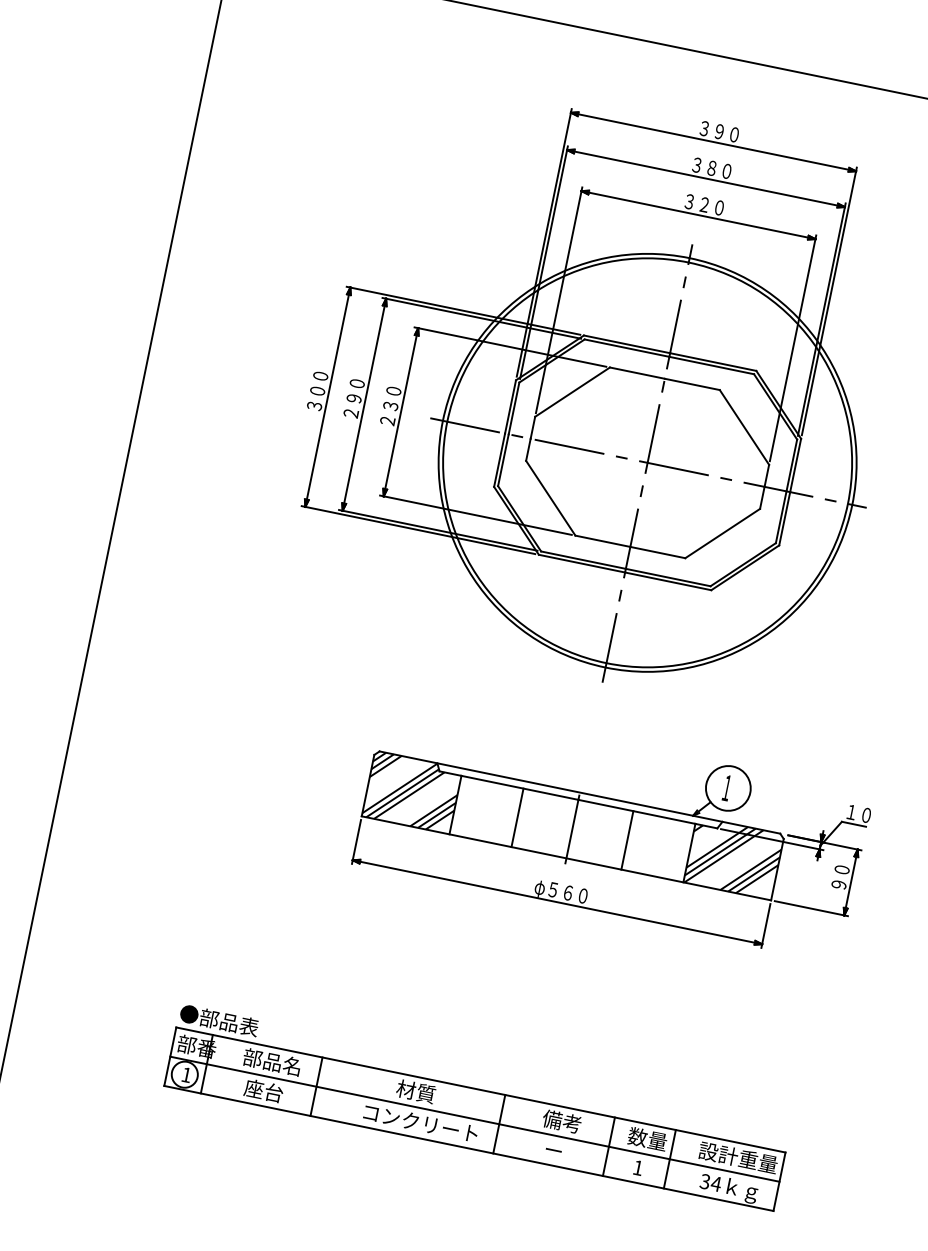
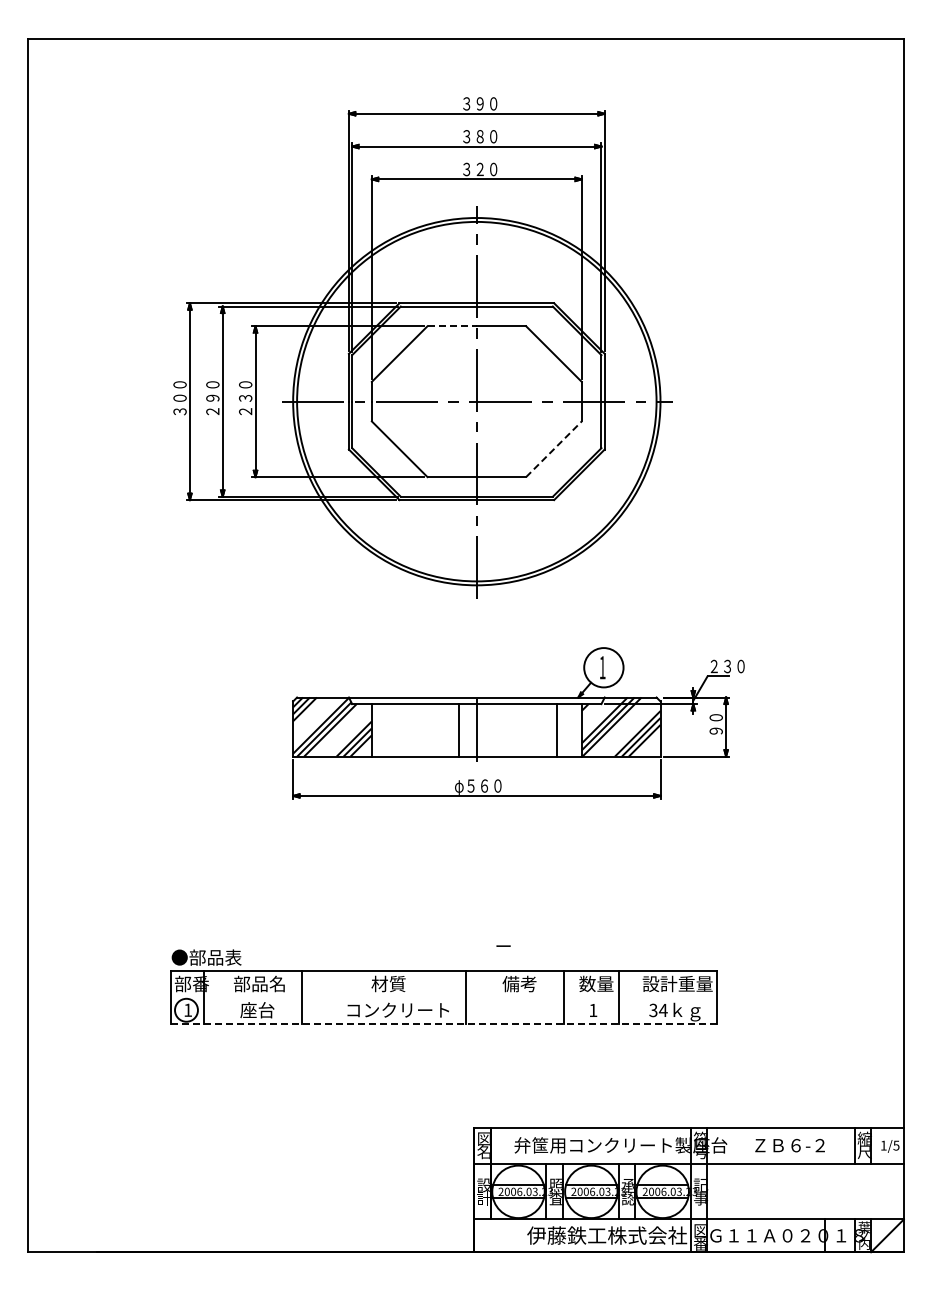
line: (637, 373) -> (452, 326), solid -> dashed
line: (723, 532) -> (554, 448), solid -> dashed
text: (866, 815) -> (727, 666), １０ -> ２３０
line: (517, 818) -> (458, 730), moved
line: (627, 840) -> (557, 730), moved
line: (474, 1119) -> (443, 997), removed
line: (469, 1148) -> (444, 1023), solid -> dashed
text: (553, 1149) -> (503, 945), moved

